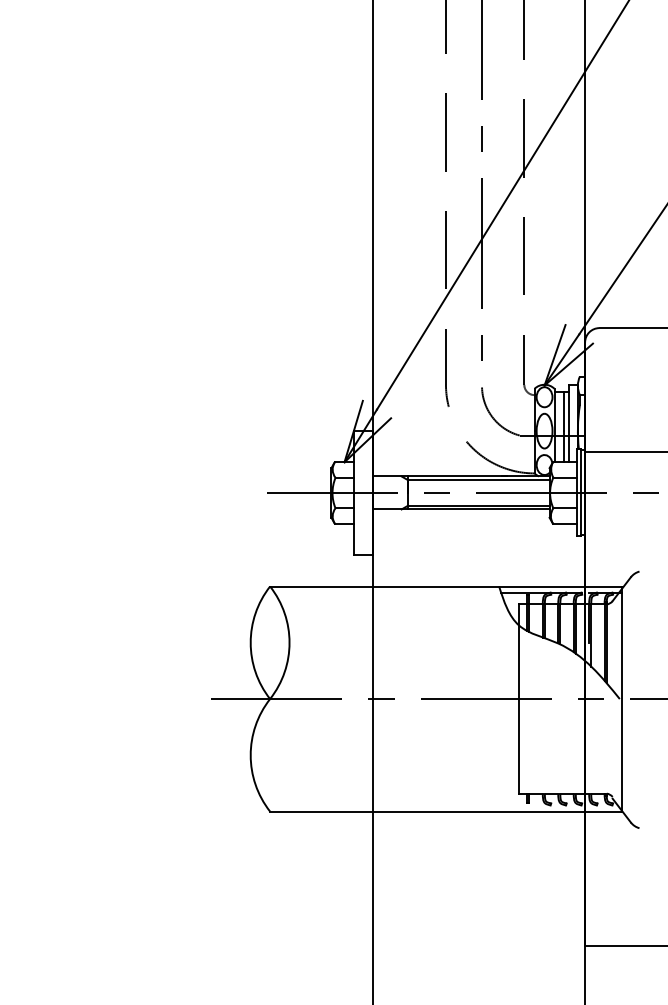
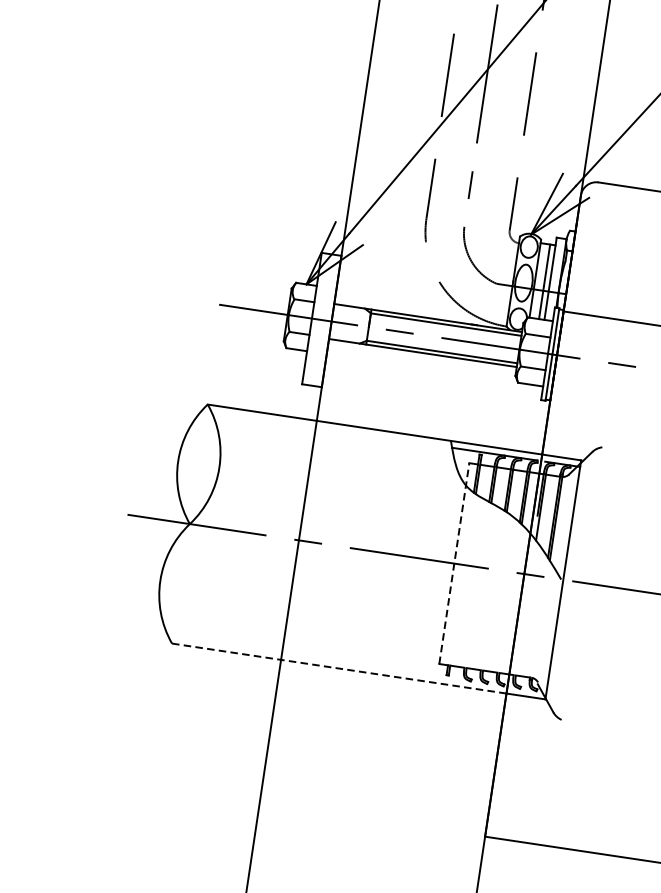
line: (519, 699) -> (454, 564), solid -> dashed
line: (428, 811) -> (340, 668), solid -> dashed

